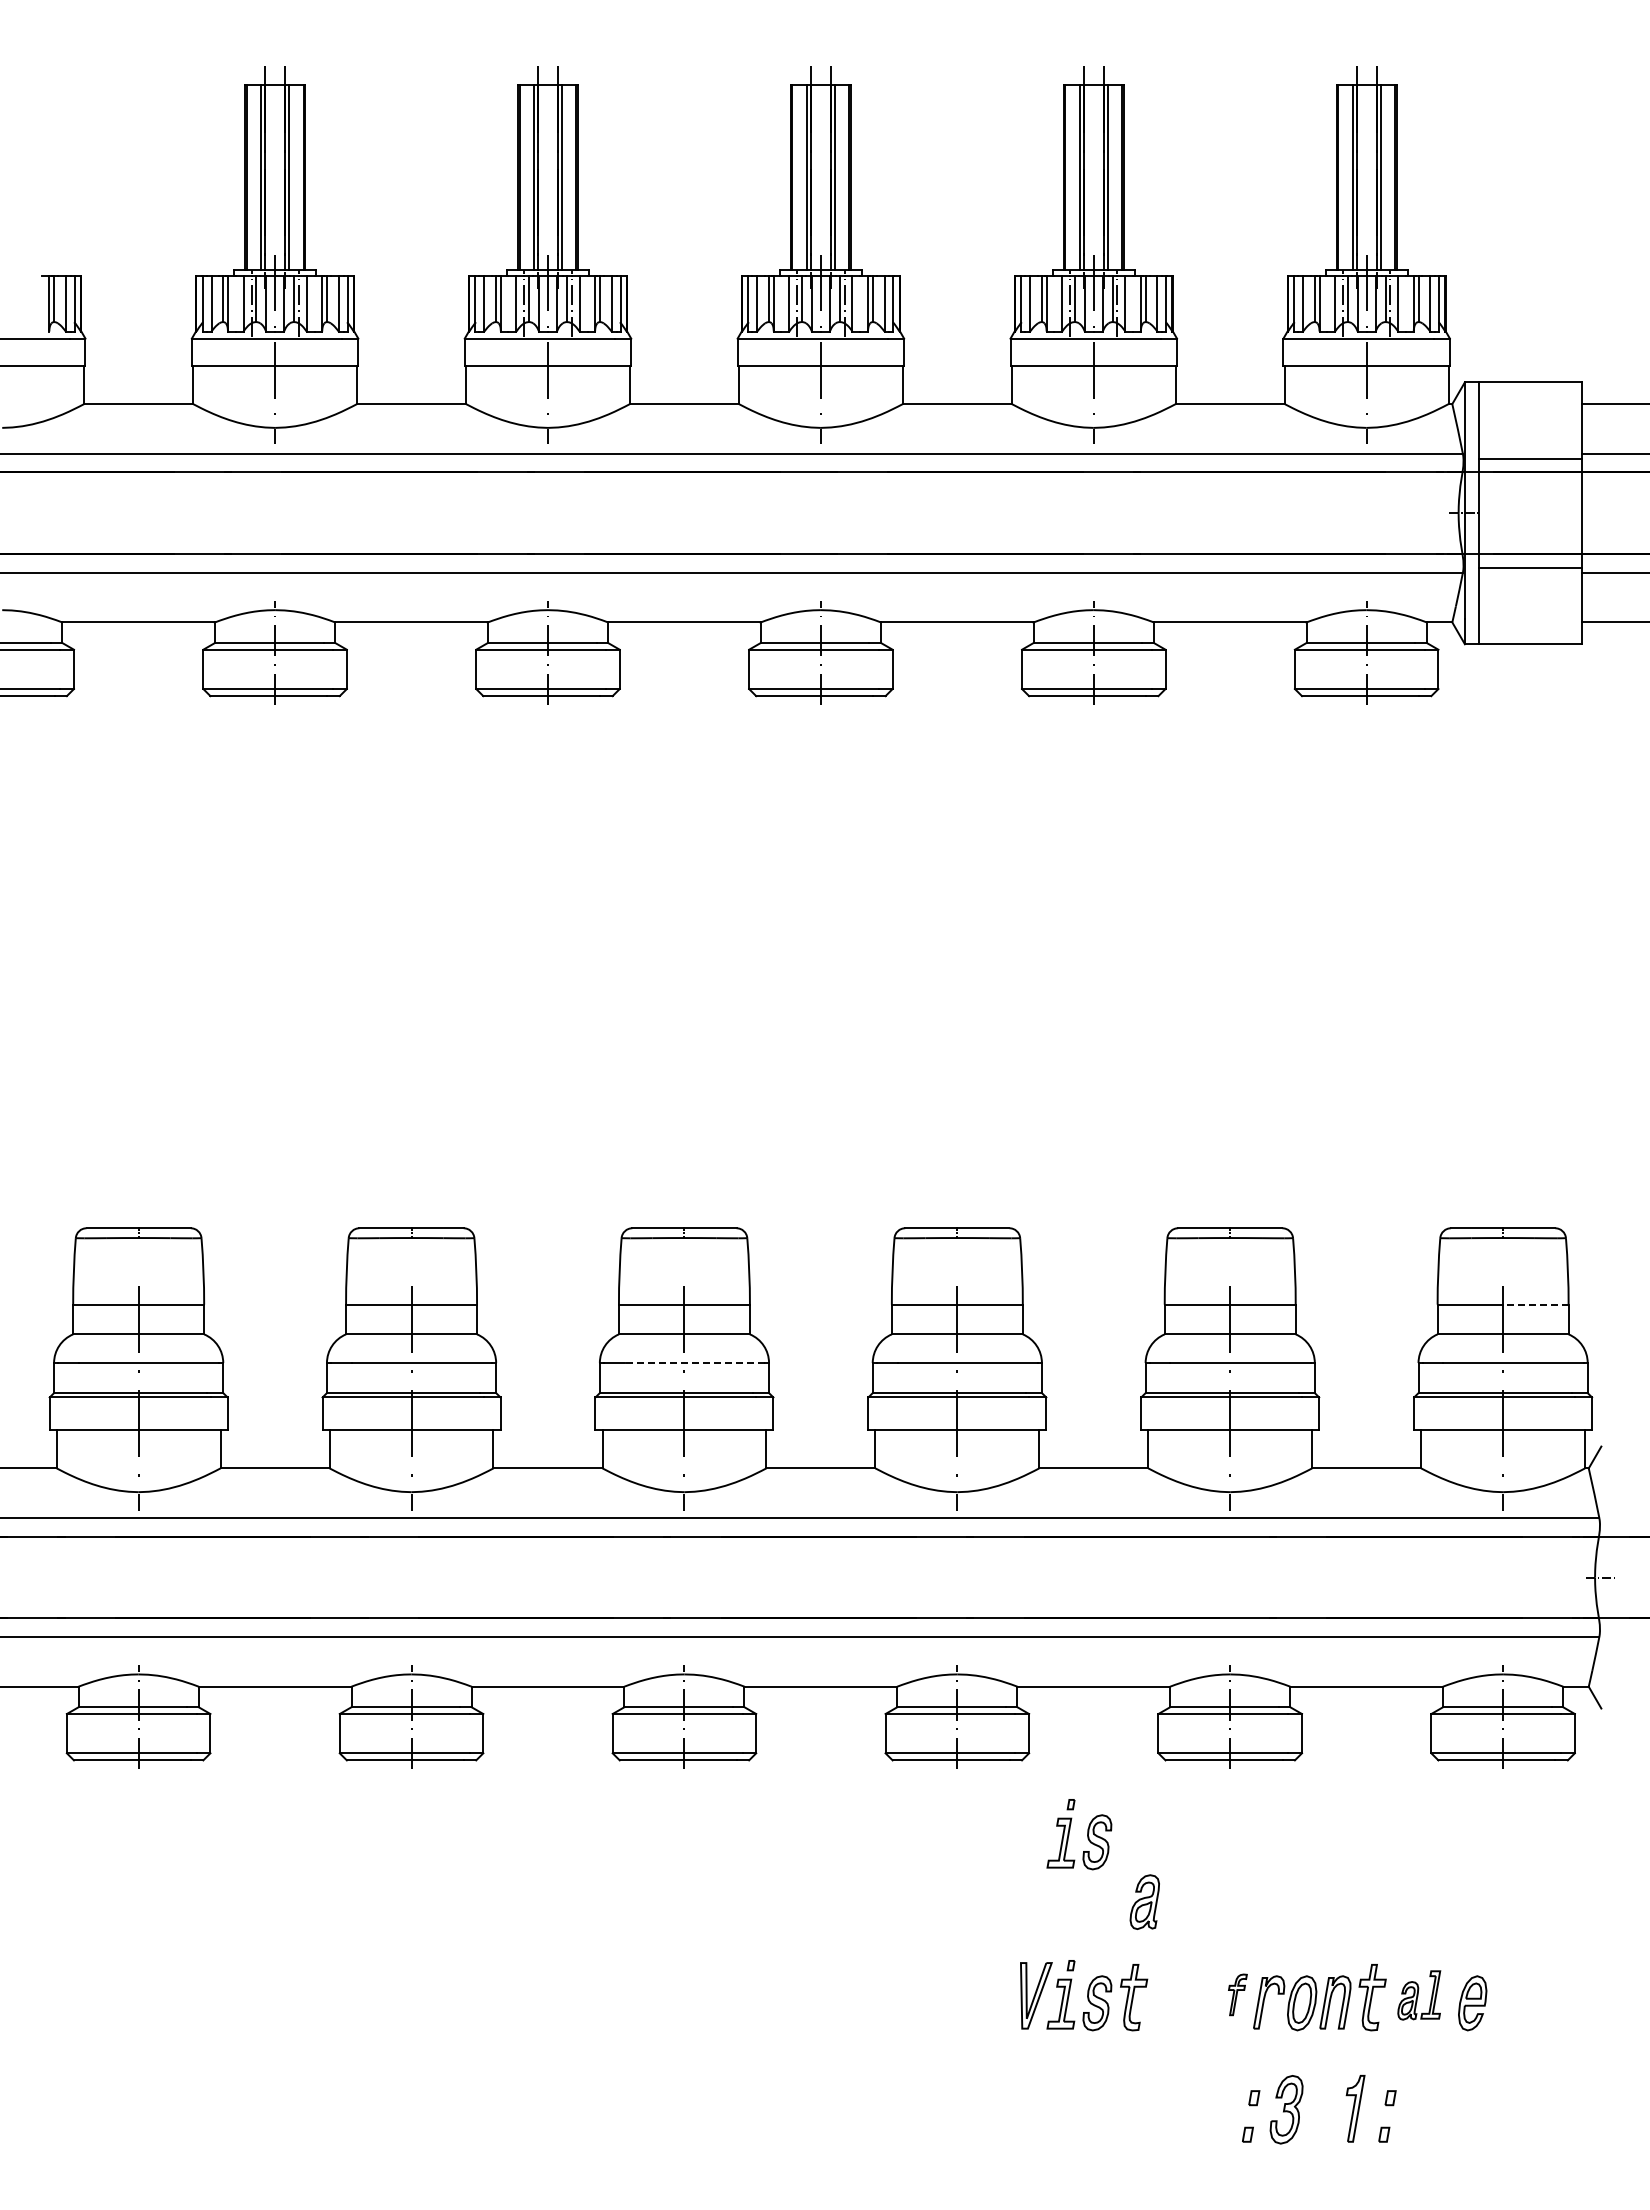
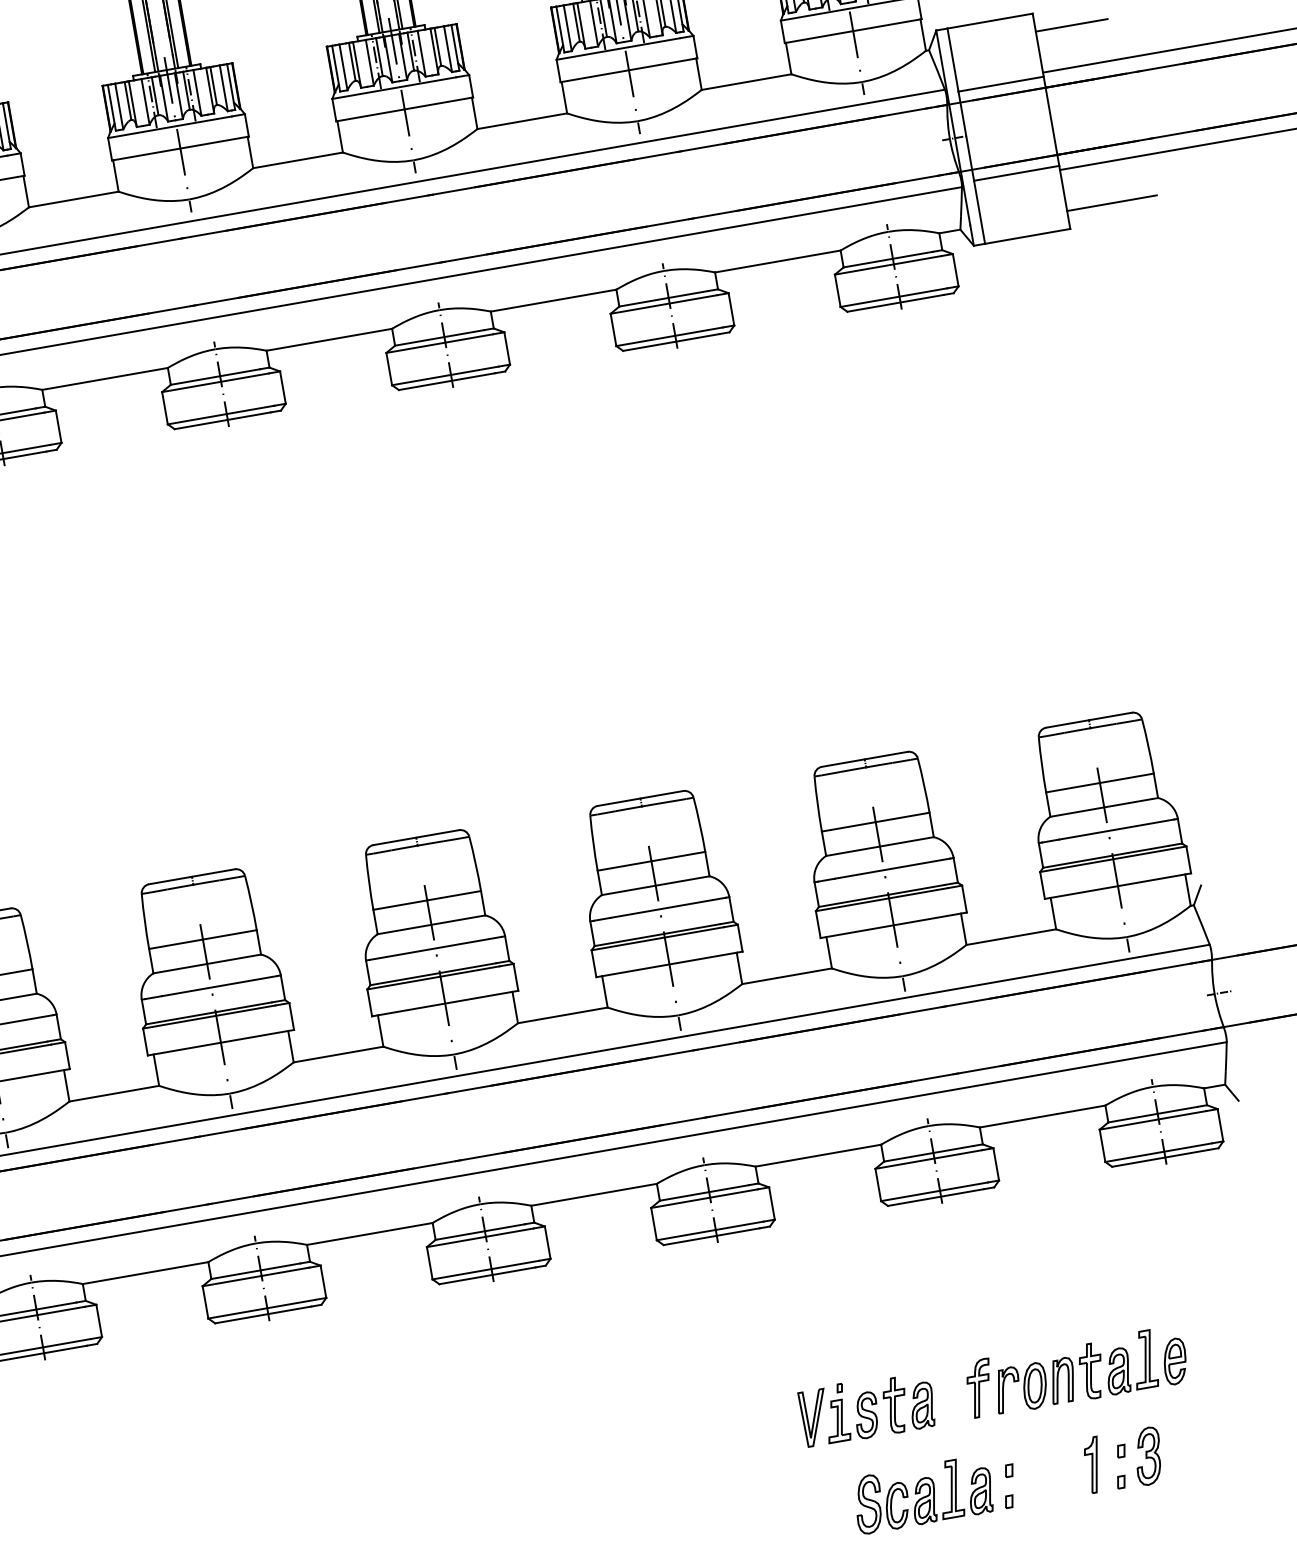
line: (1535, 1304) -> (1126, 778), dashed -> solid
line: (694, 1363) -> (443, 947), dashed -> solid
part: (1087, 1834) -> (834, 1278), removed
part: (1144, 1901) -> (921, 1405), moved
part: (1237, 1994) -> (980, 1387), size x1.67
part: (1419, 1995) -> (1130, 1362), size x1.43
part: (1147, 2108) -> (923, 1494), added
part: (1286, 2109) -> (1148, 1456), moved

